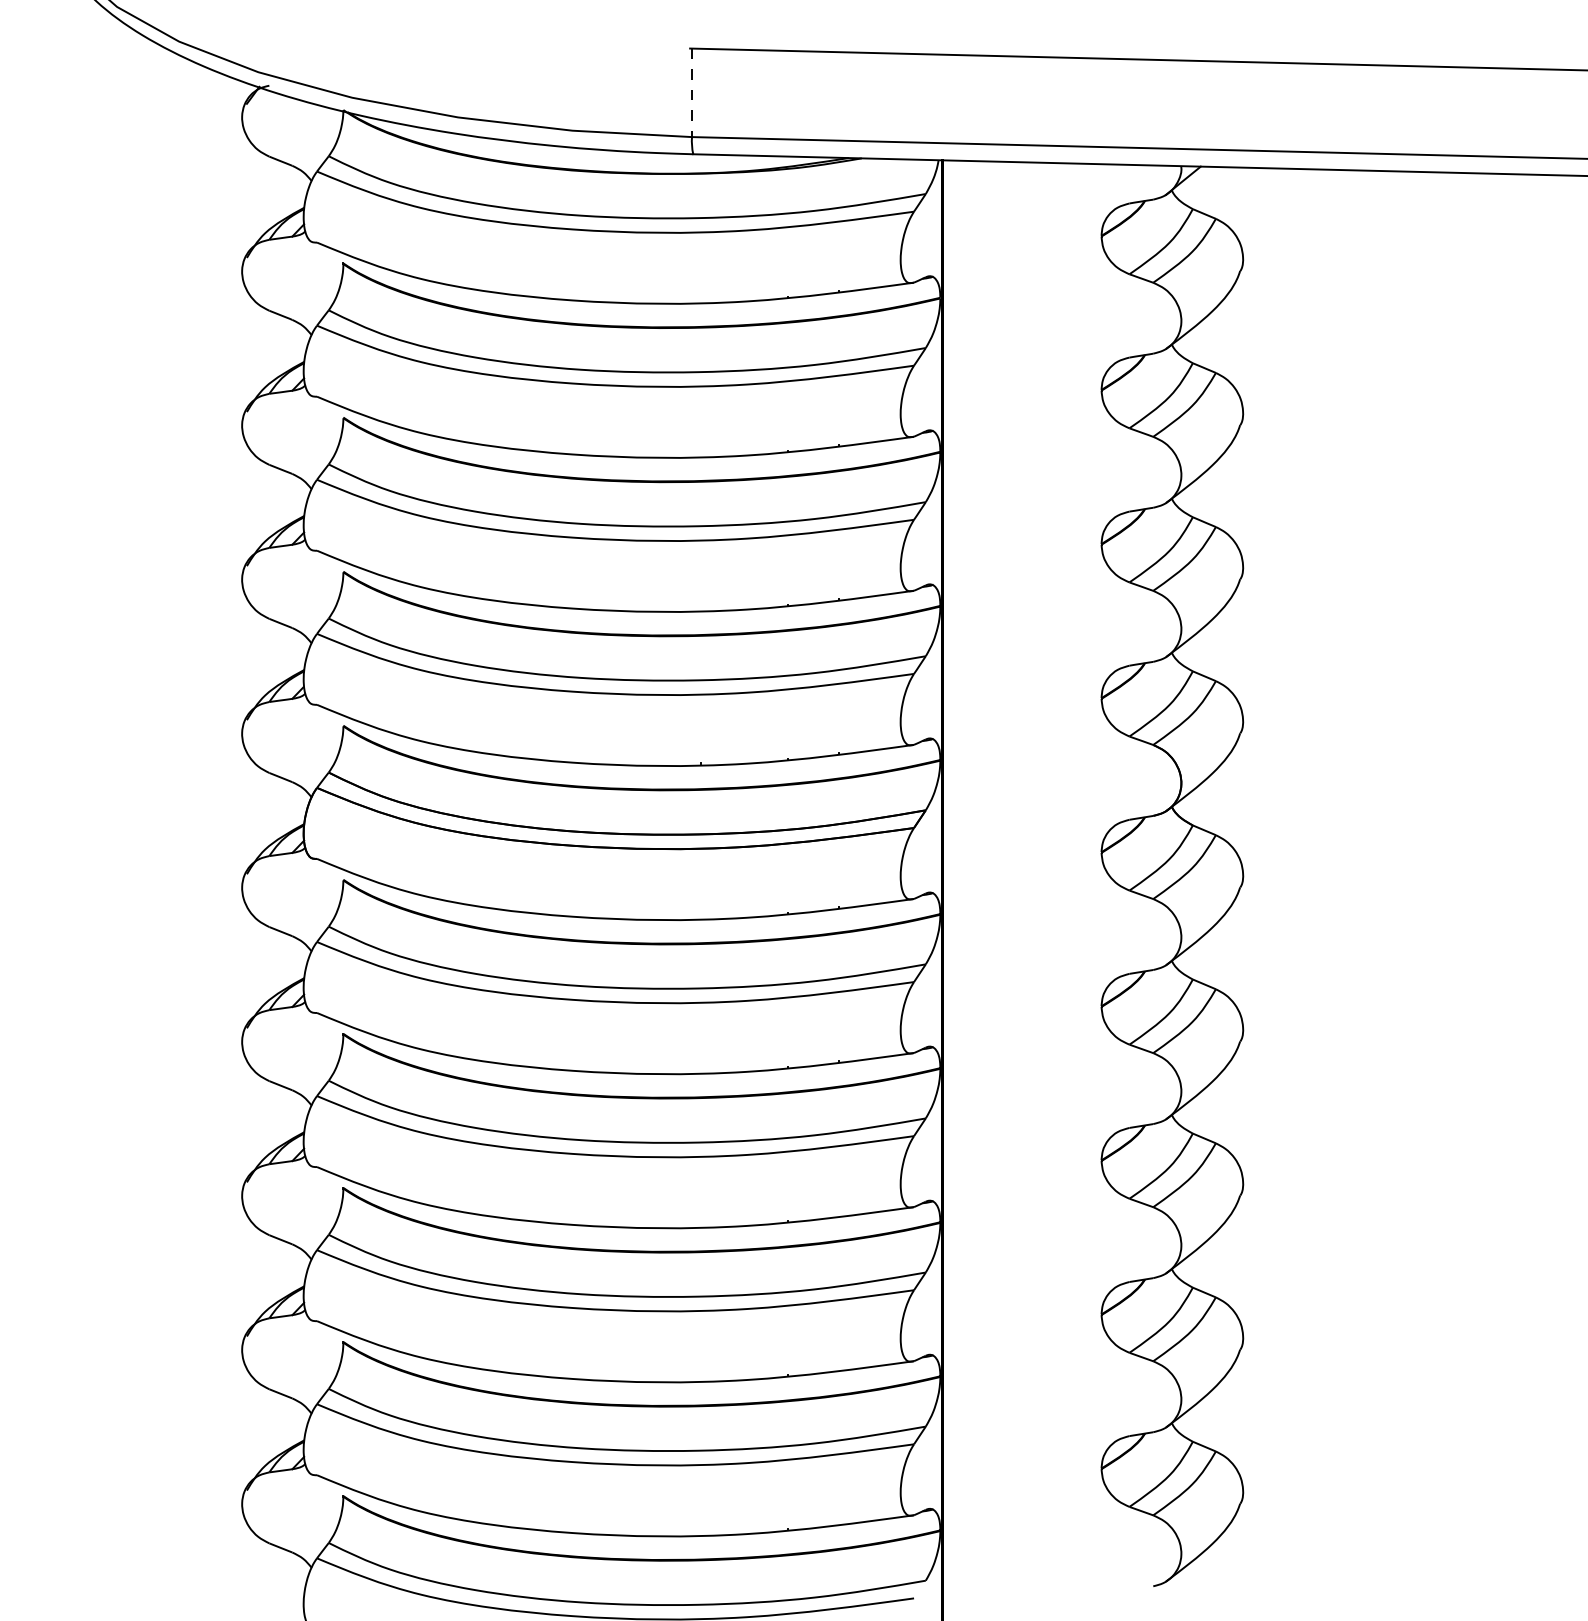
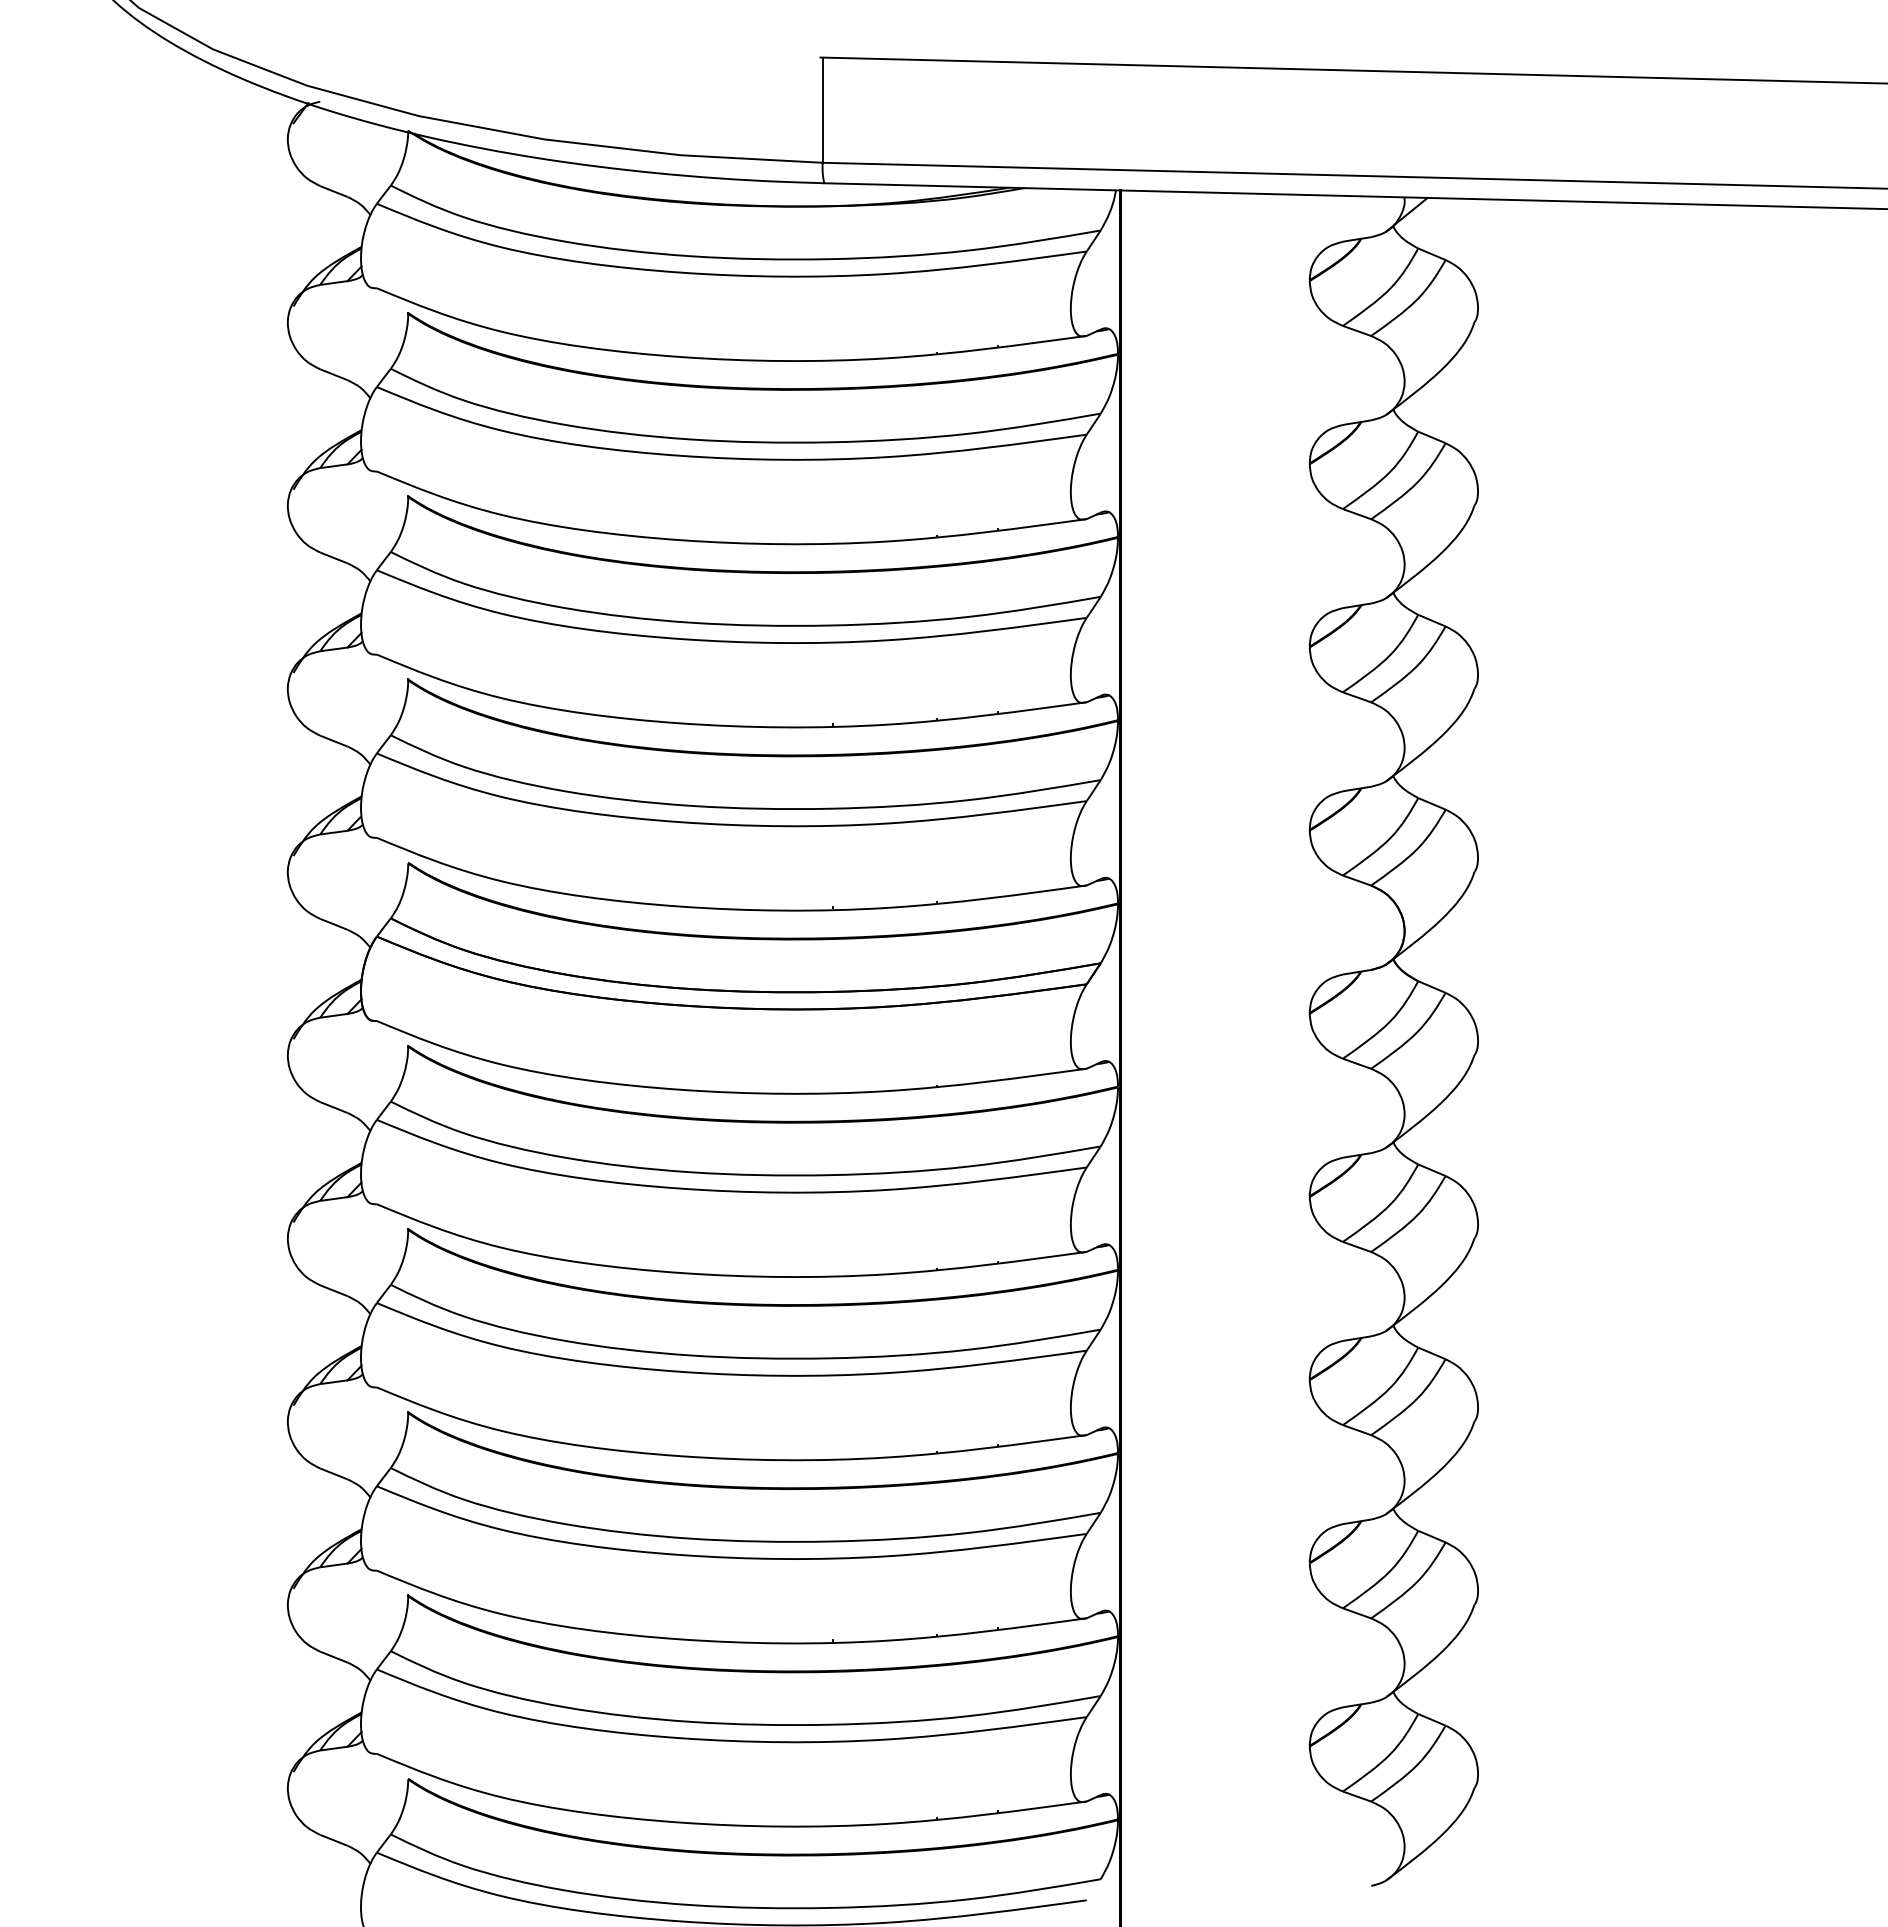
line: (692, 93) -> (823, 110), dashed -> solid

